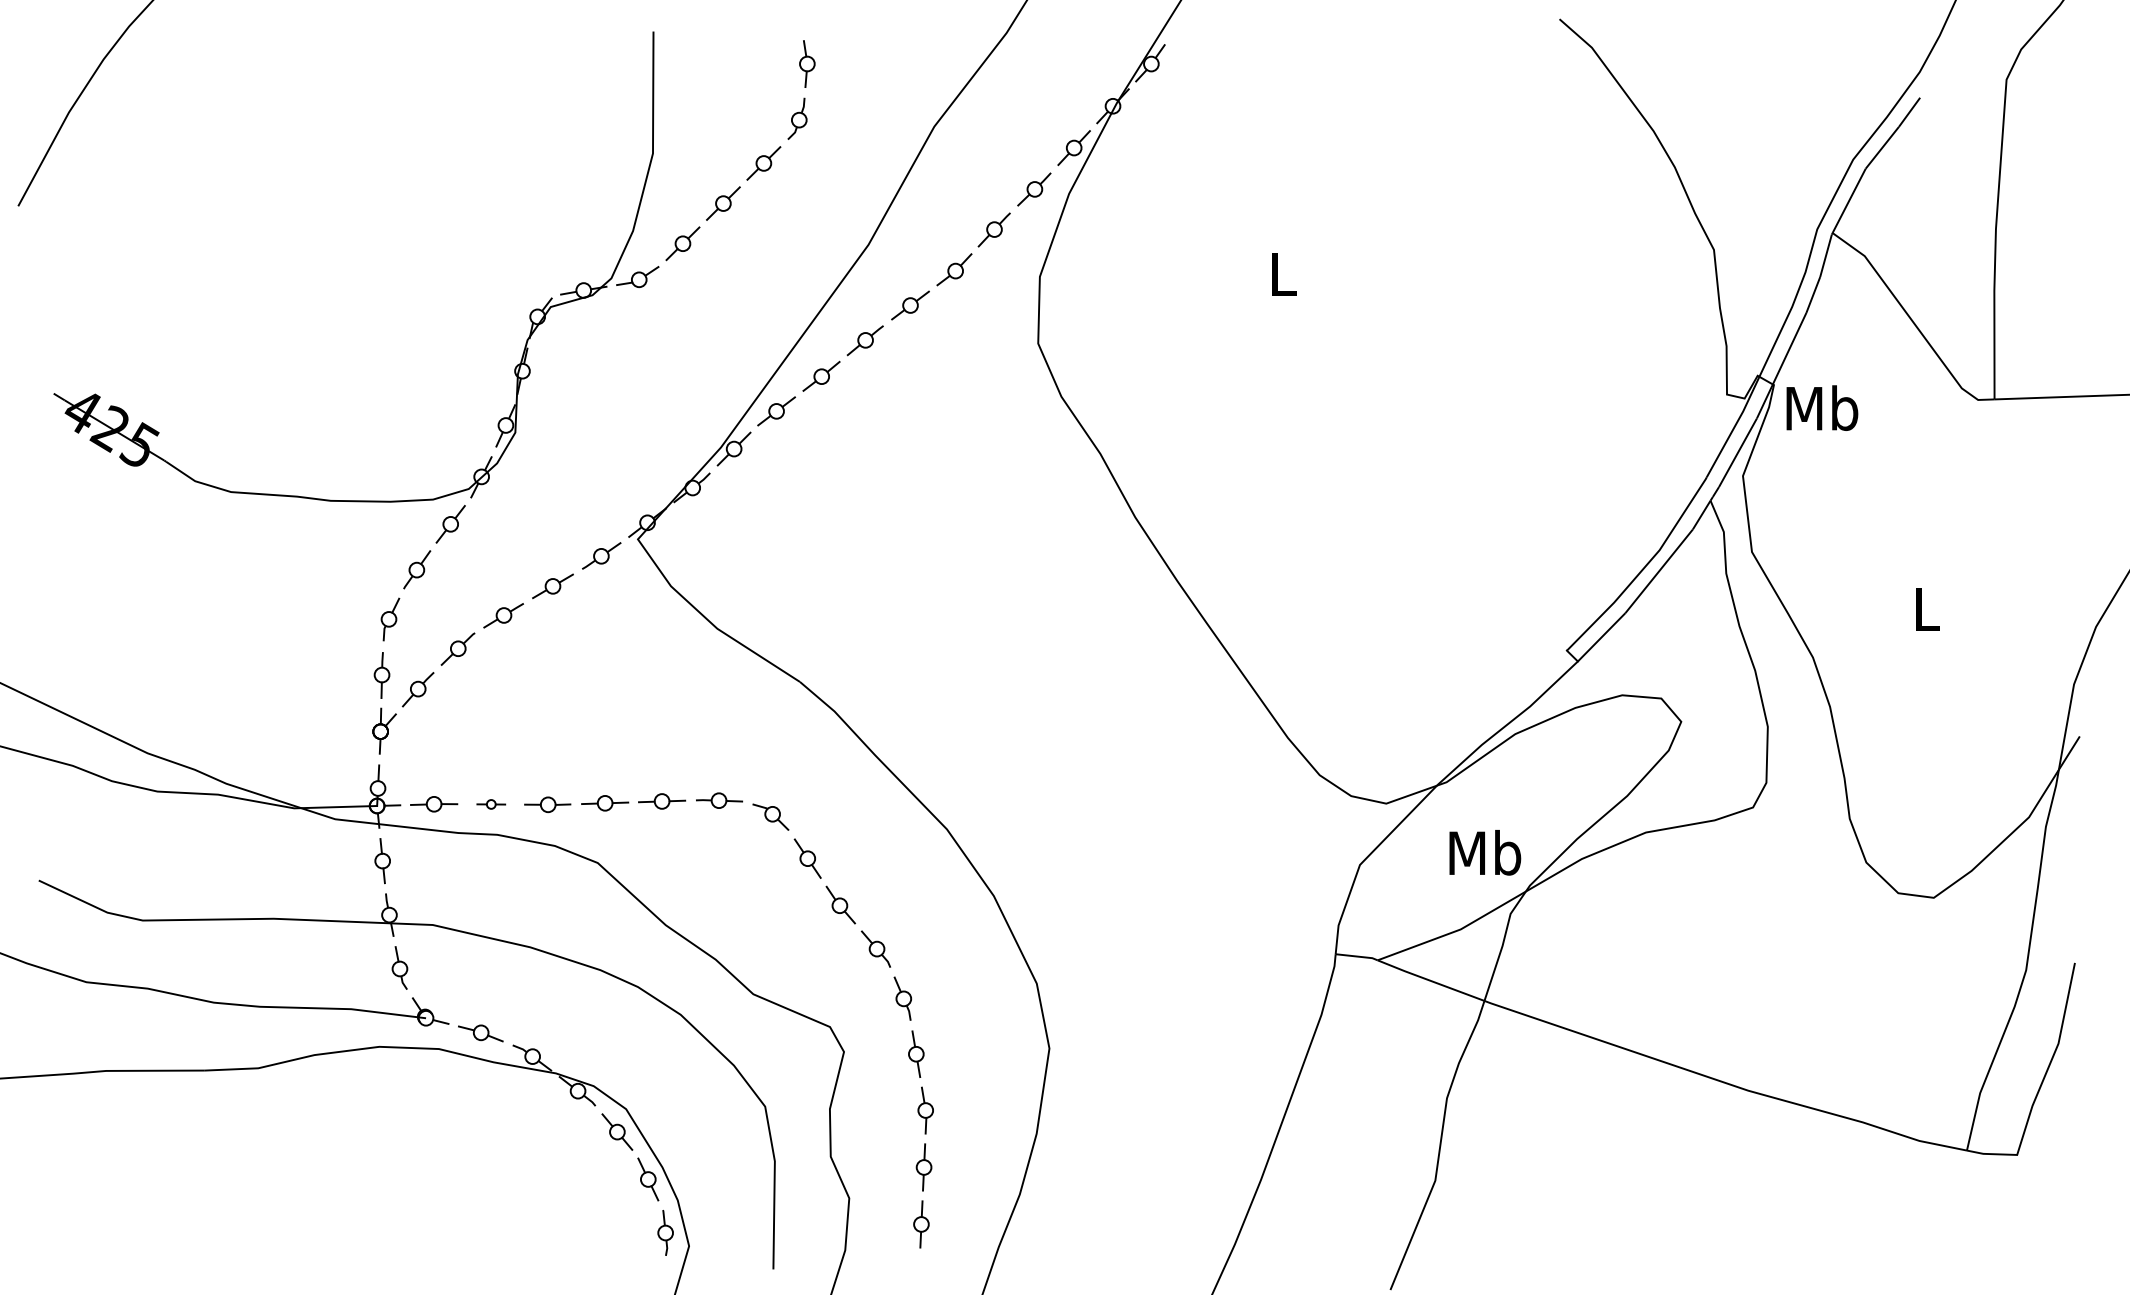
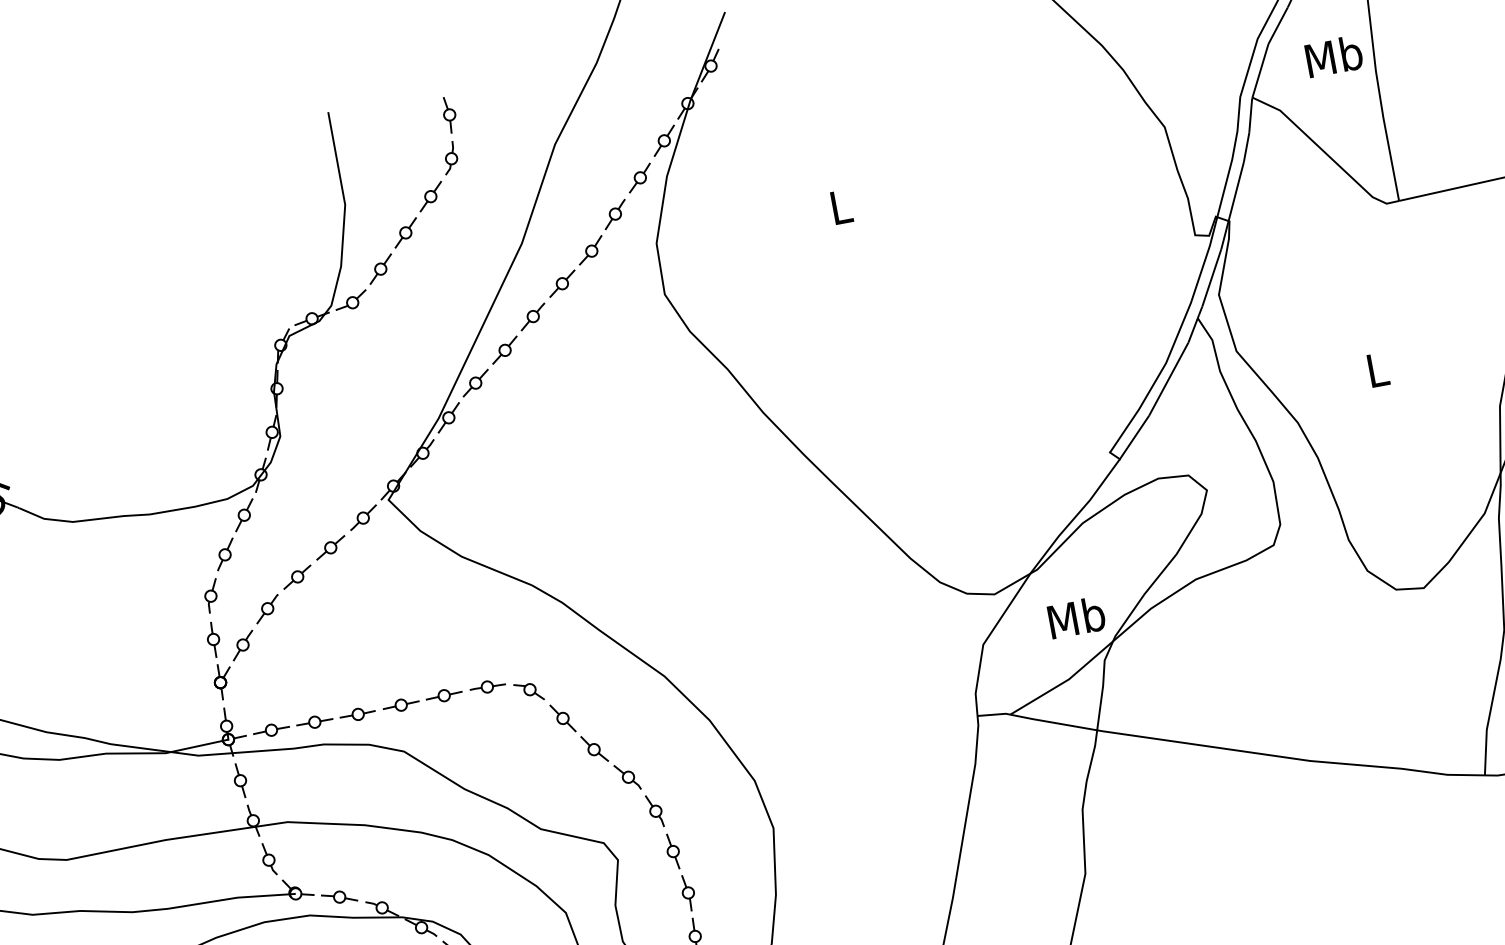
text: (1822, 407) -> (1334, 55), moved
part: (491, 804) -> (315, 722), size x1.67

